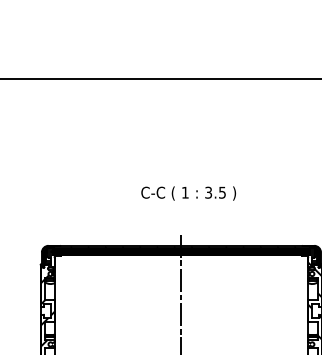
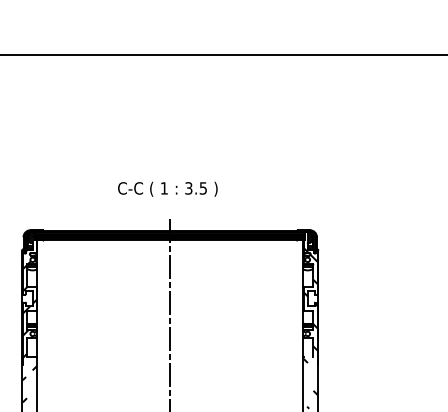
text: (188, 192) -> (167, 188), moved

